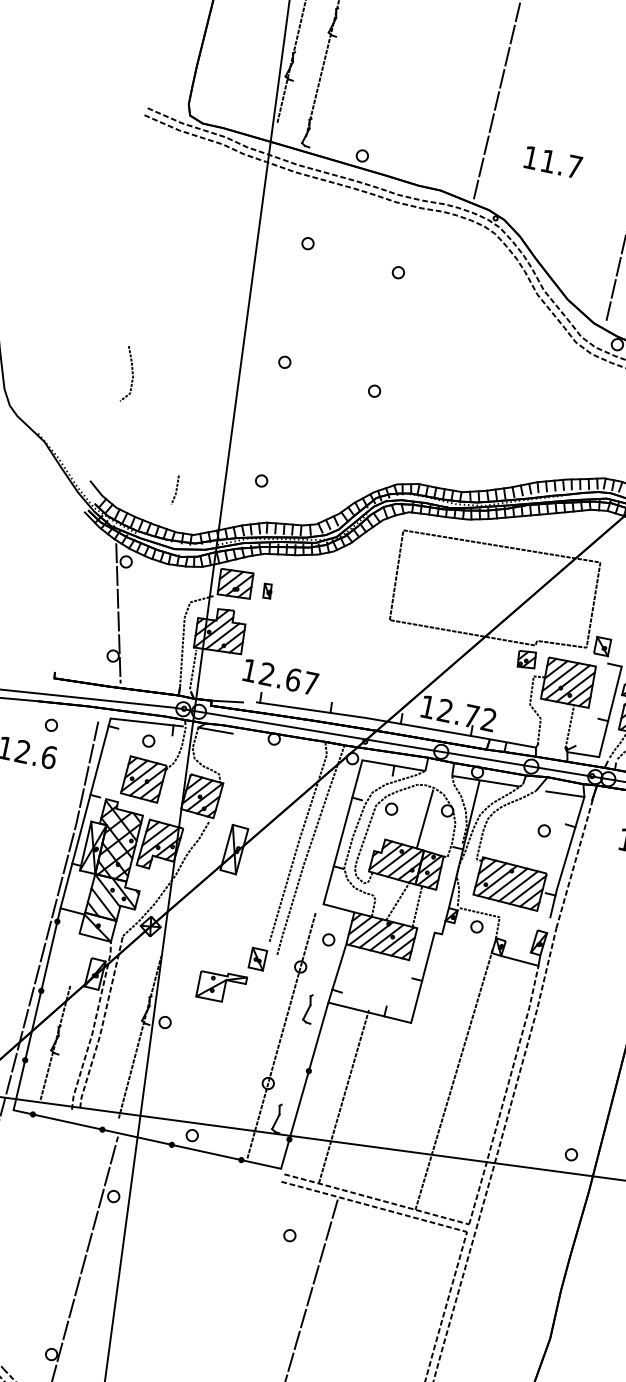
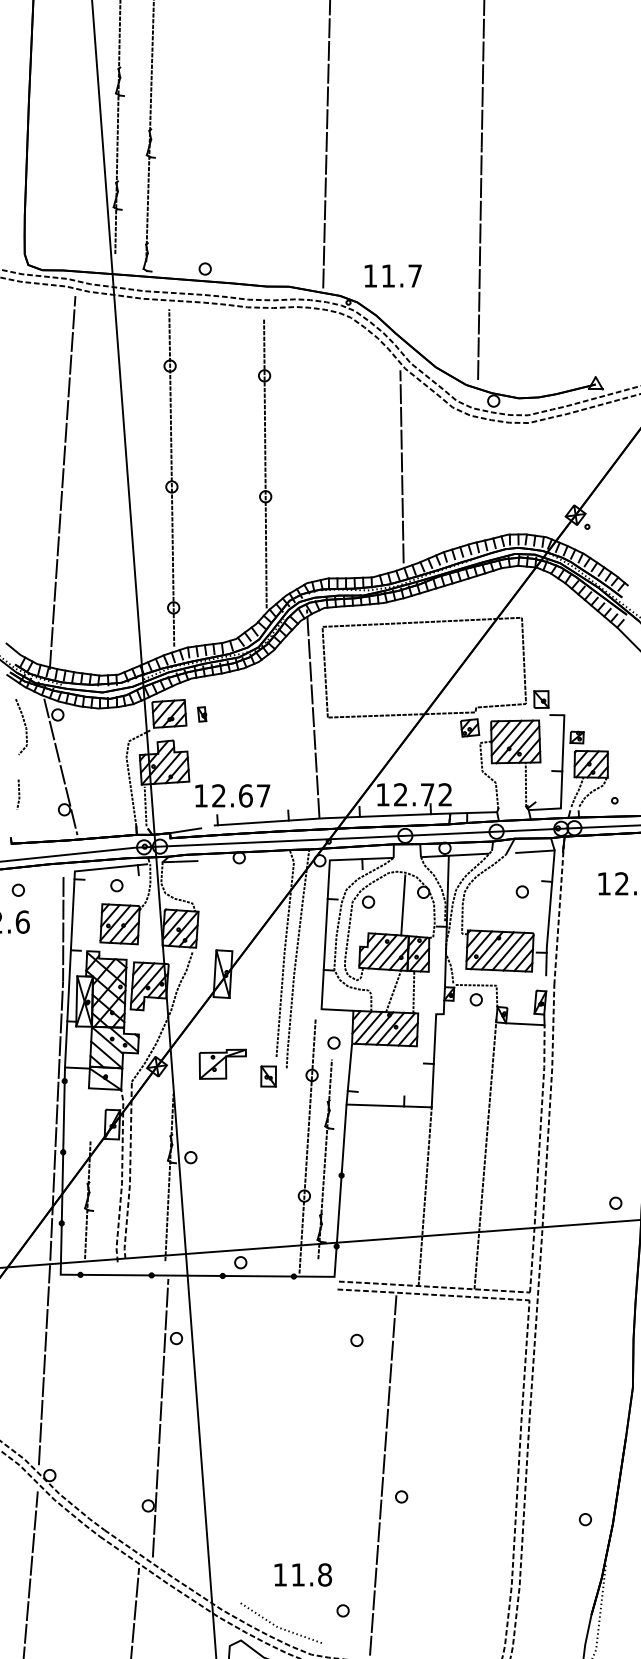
text: (552, 161) -> (392, 275), moved
line: (178, 335) -> (62, 482), added
line: (286, 352) -> (171, 477), added
line: (381, 358) -> (265, 463), added
line: (131, 373) -> (24, 725), moved
line: (513, 389) -> (401, 466), added
line: (175, 490) -> (18, 794), moved
line: (375, 612) -> (312, 713), added
part: (221, 986) -> (222, 1063), moved
line: (295, 1051) -> (324, 1159), added
line: (343, 1096) -> (424, 1196), moved

